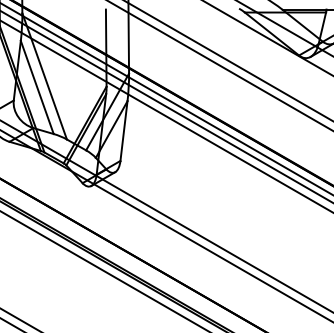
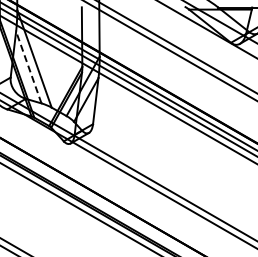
line: (36, 87) -> (28, 67), solid -> dashed

